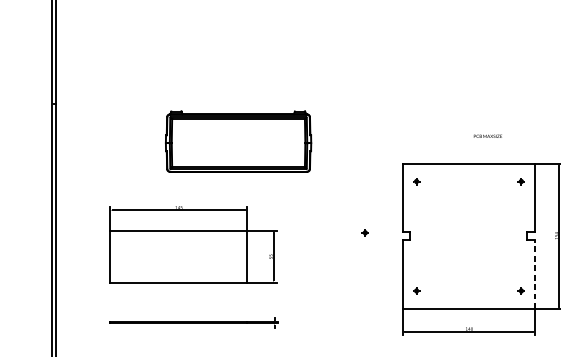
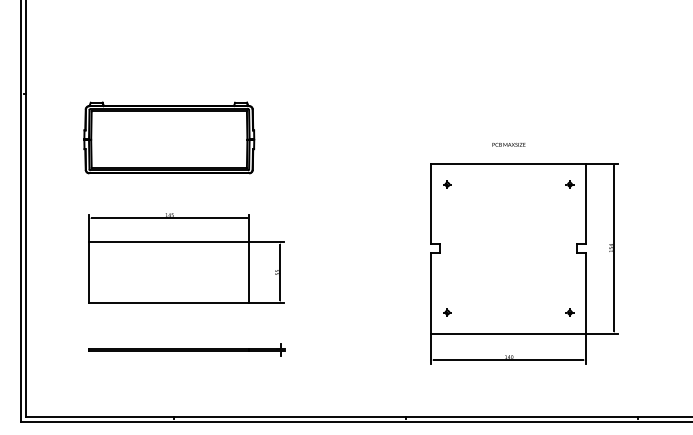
text: (487, 136) -> (508, 144), moved
part: (238, 141) -> (169, 137), moved
part: (365, 232) -> (387, 244), removed
line: (534, 273) -> (585, 292), dashed -> solid

